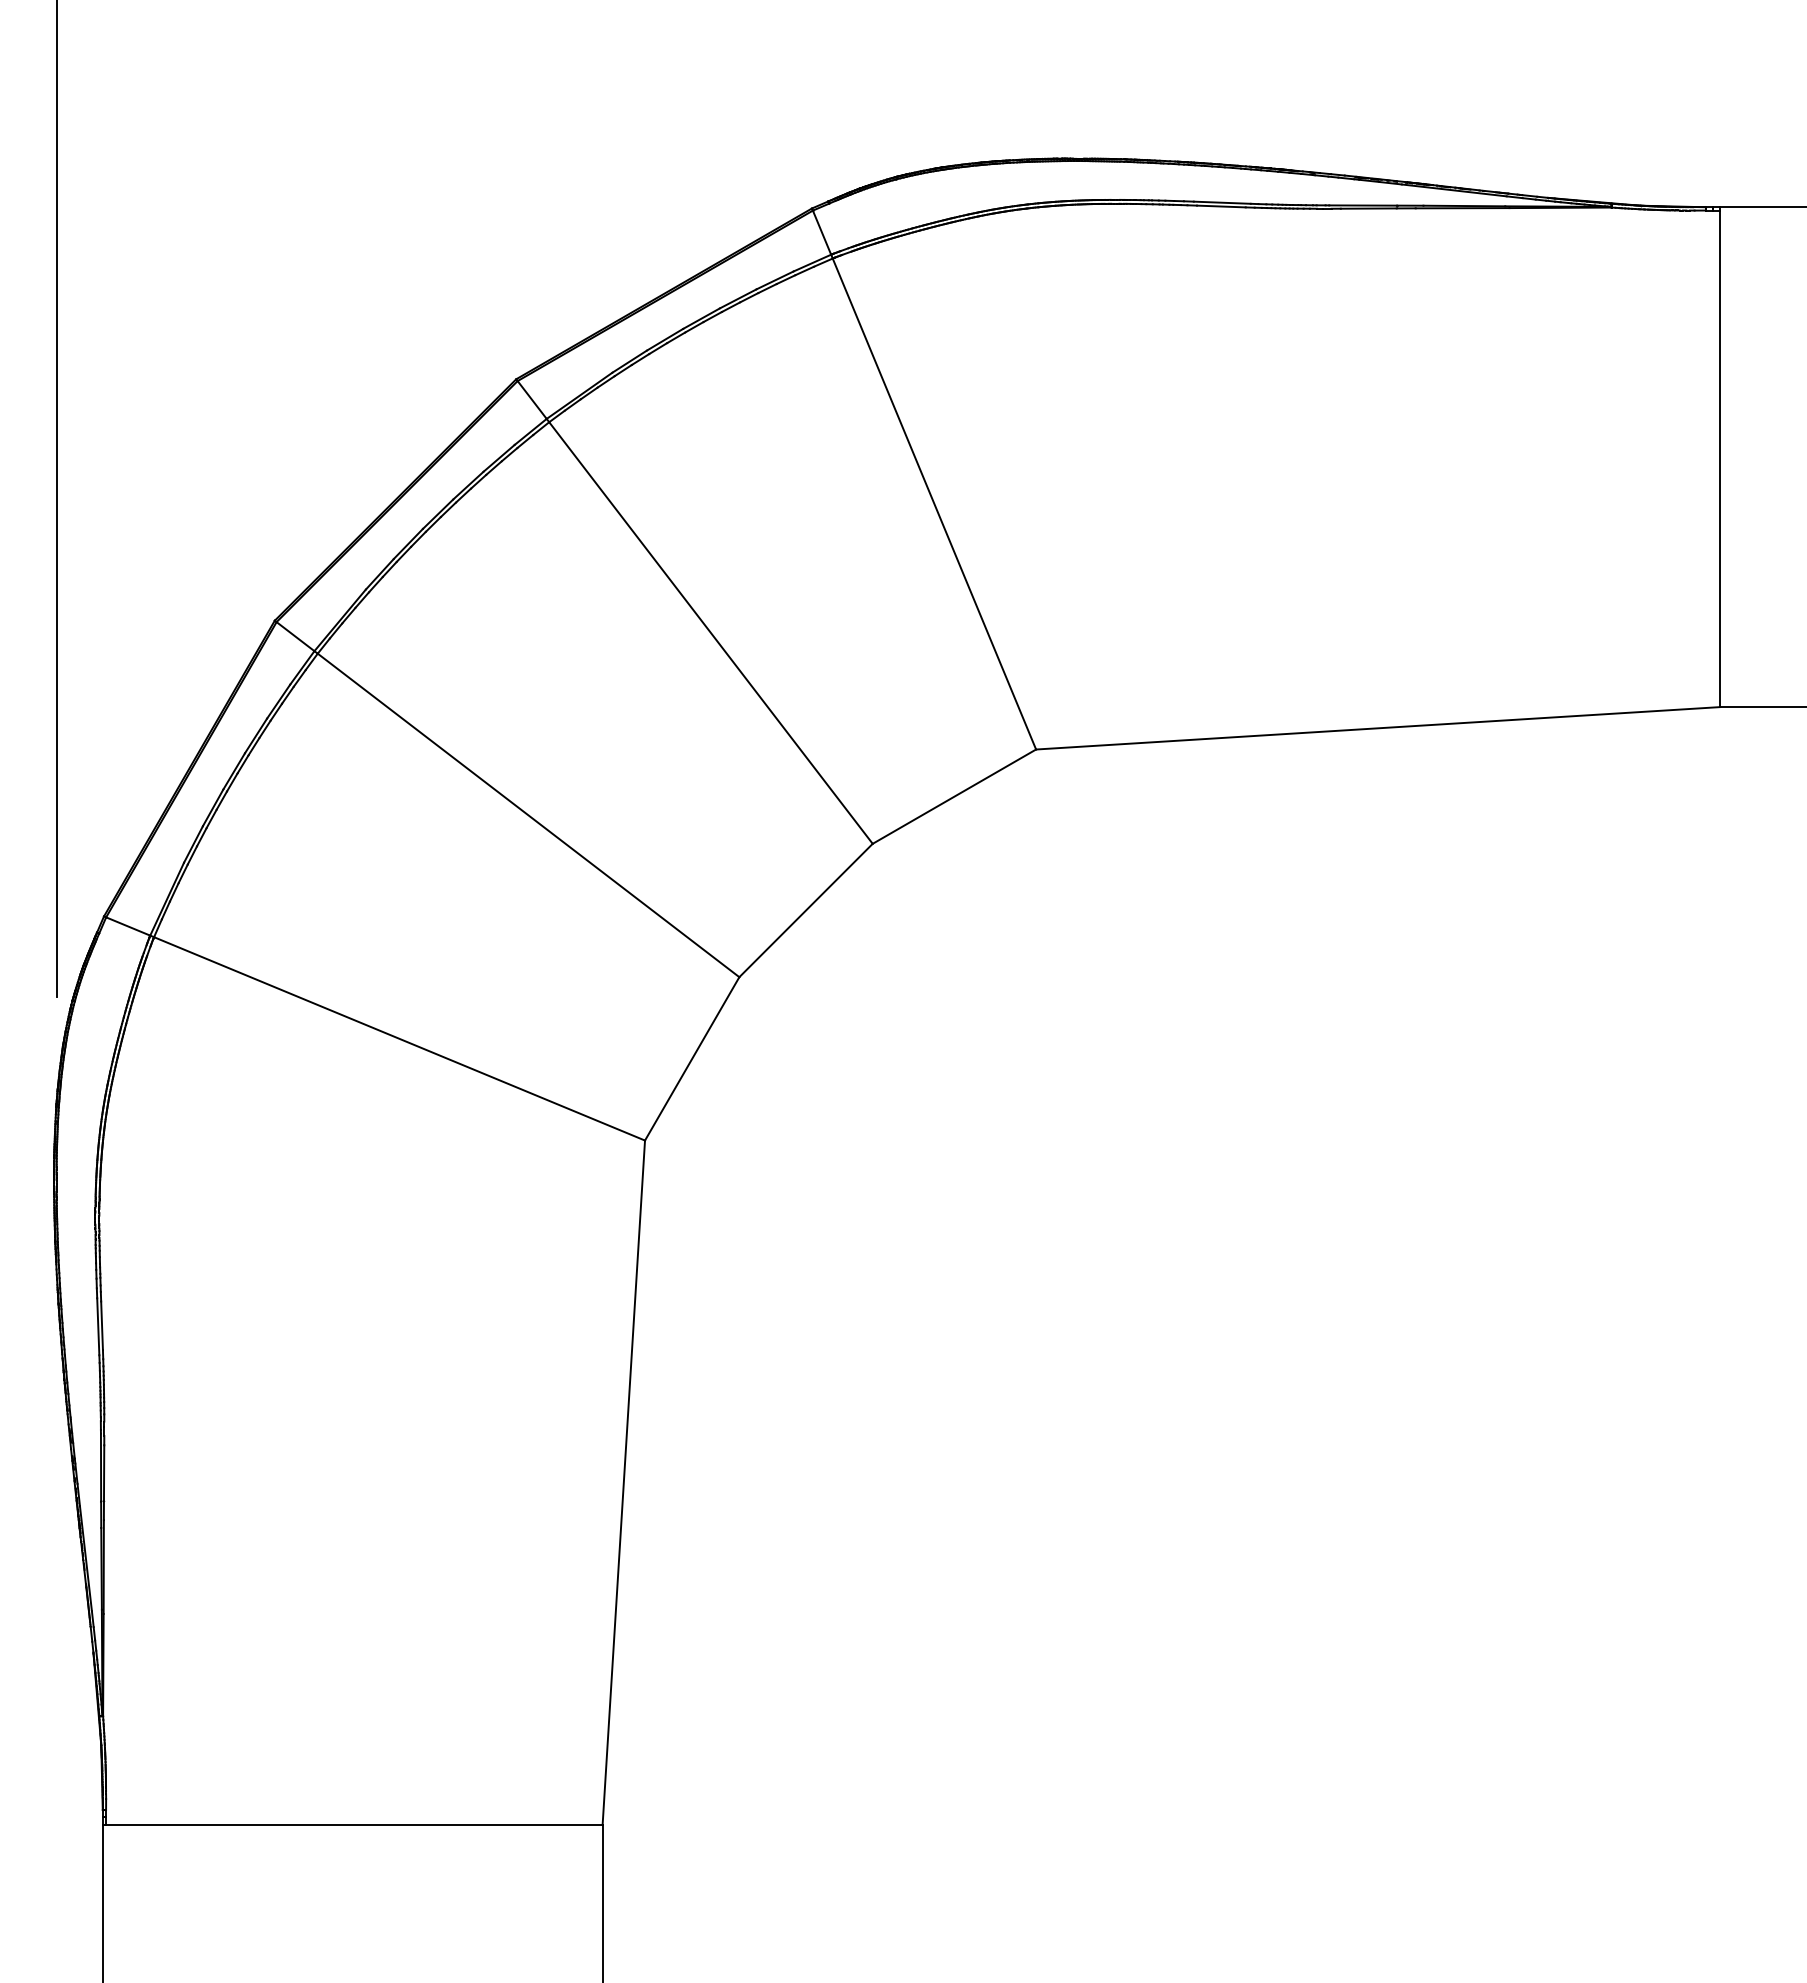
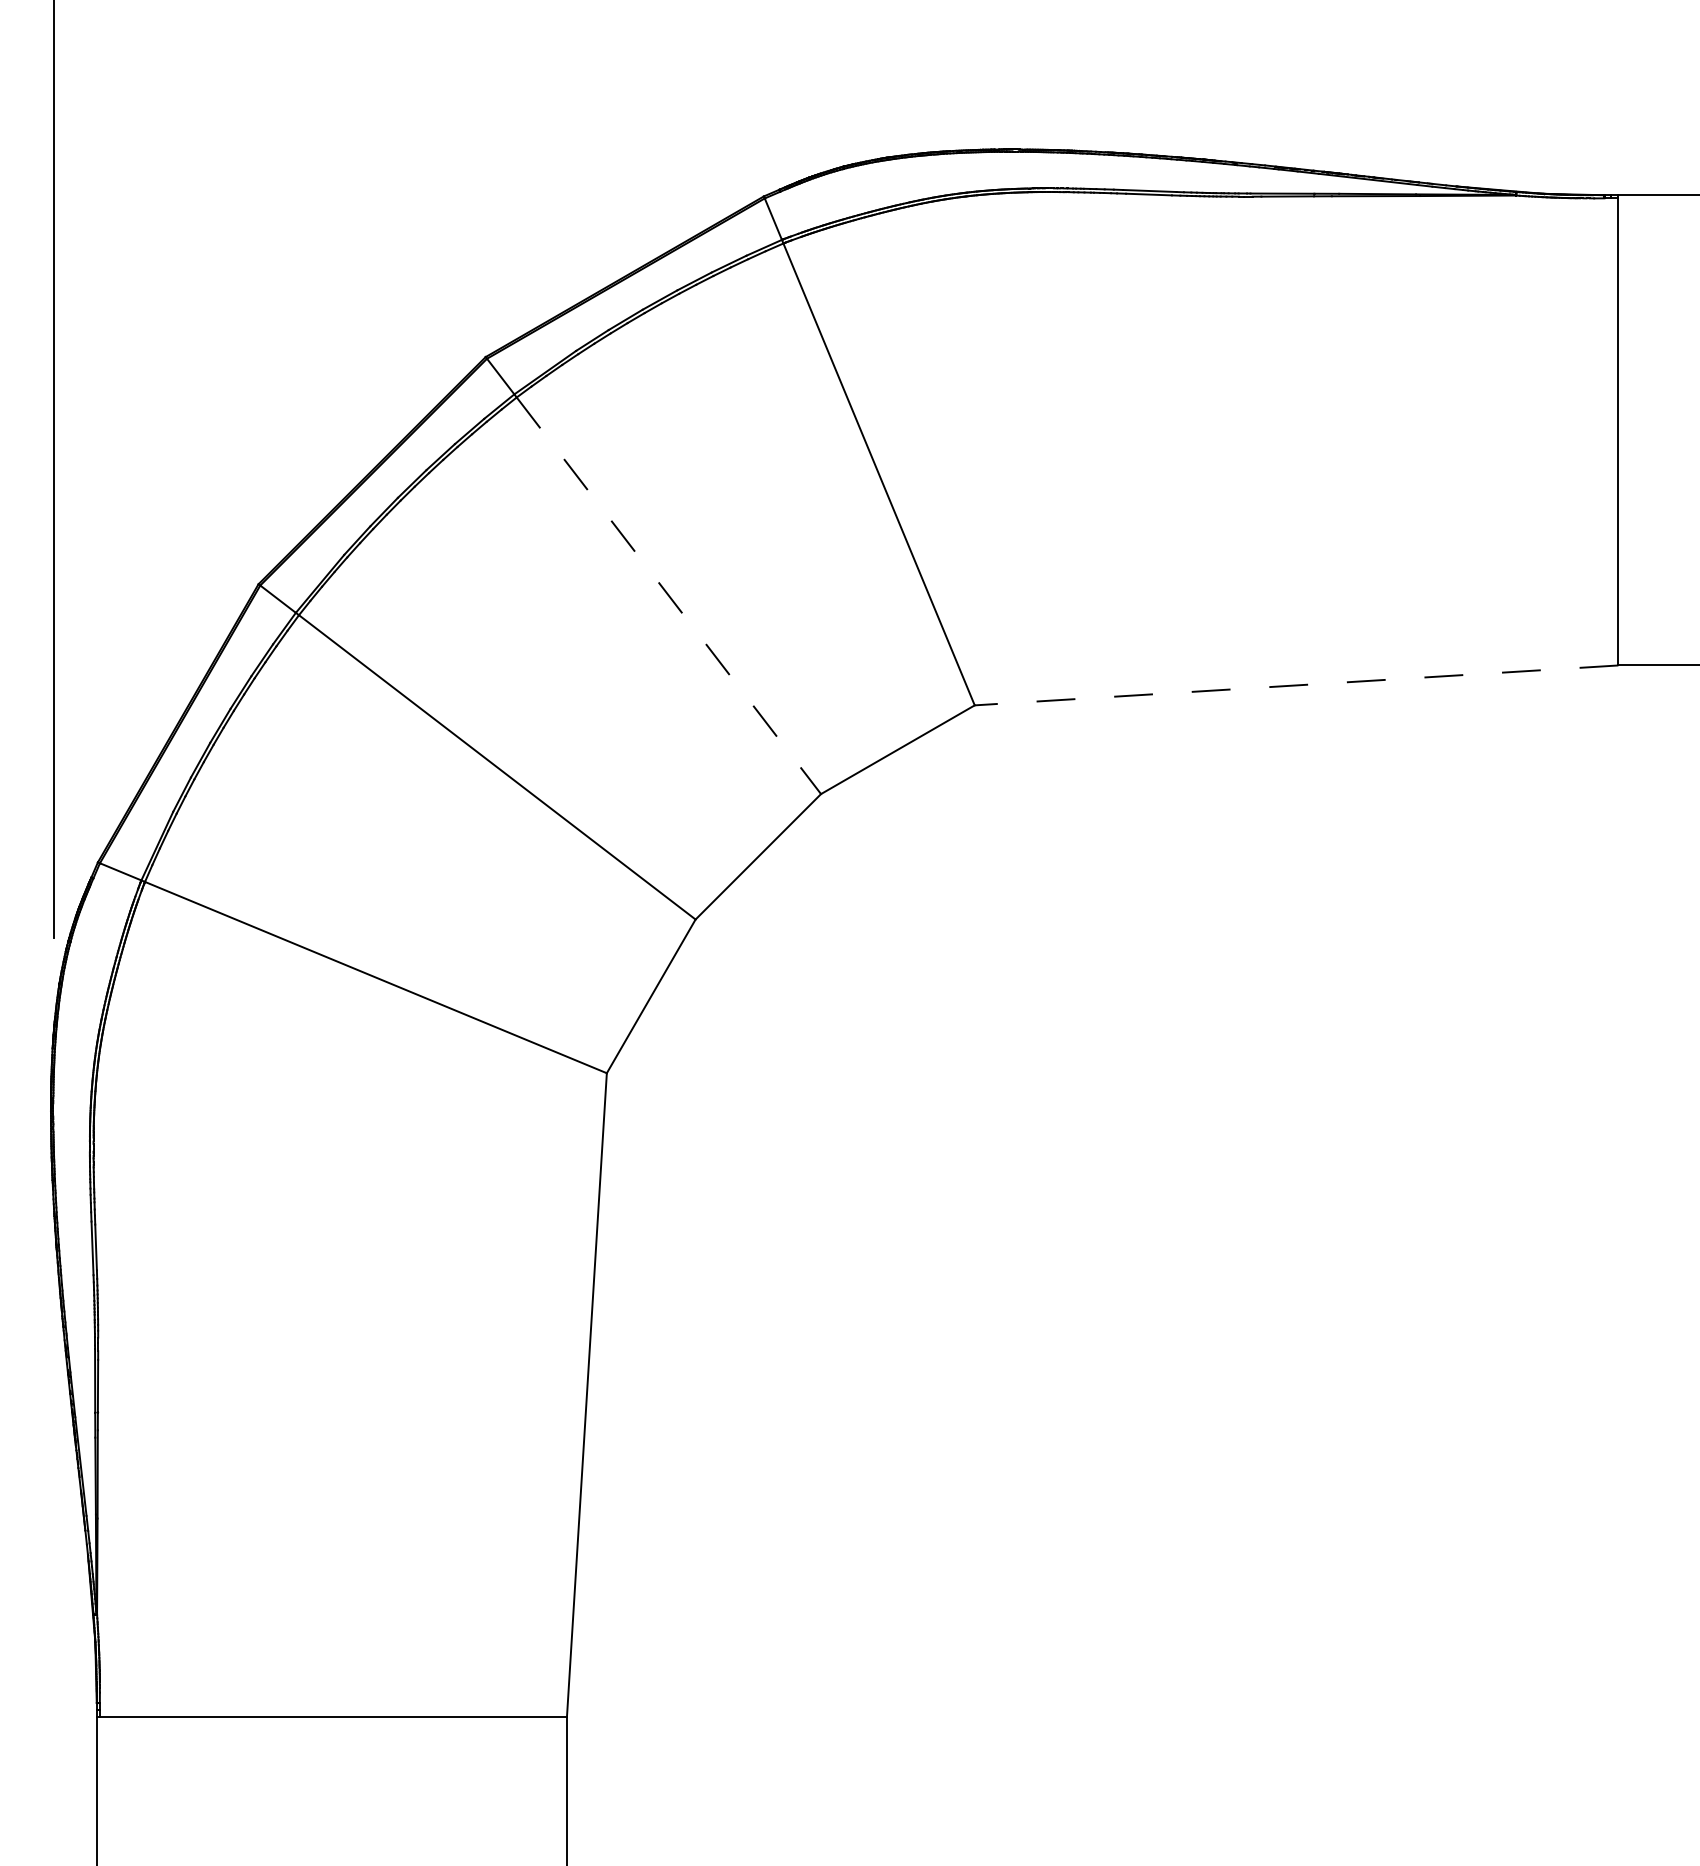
line: (710, 633) -> (668, 596), solid -> dashed
line: (1378, 728) -> (1296, 685), solid -> dashed

